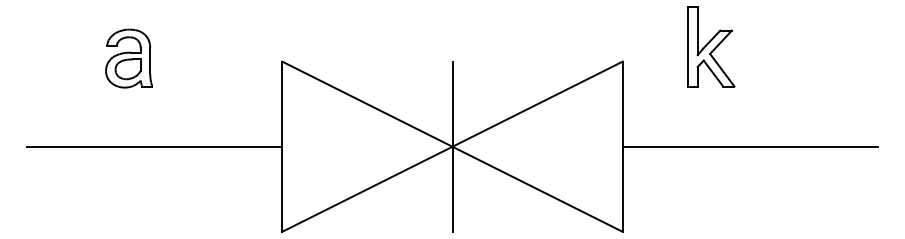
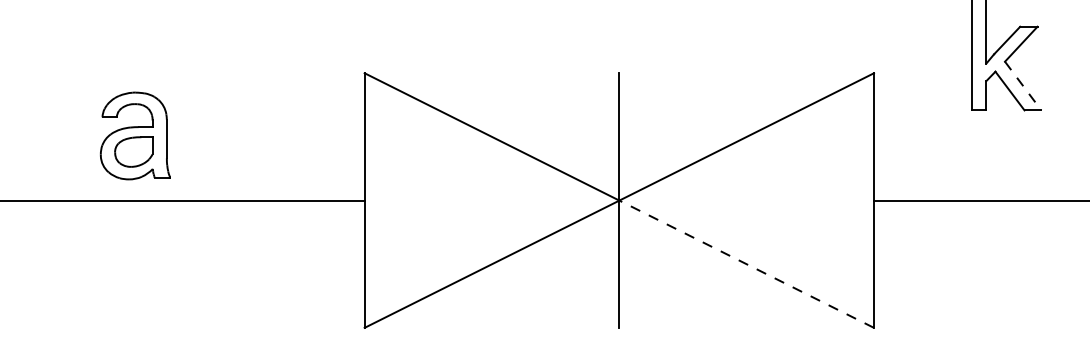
part: (128, 58) -> (134, 135), moved
line: (722, 70) -> (1023, 86), solid -> dashed
line: (537, 189) -> (746, 264), solid -> dashed

